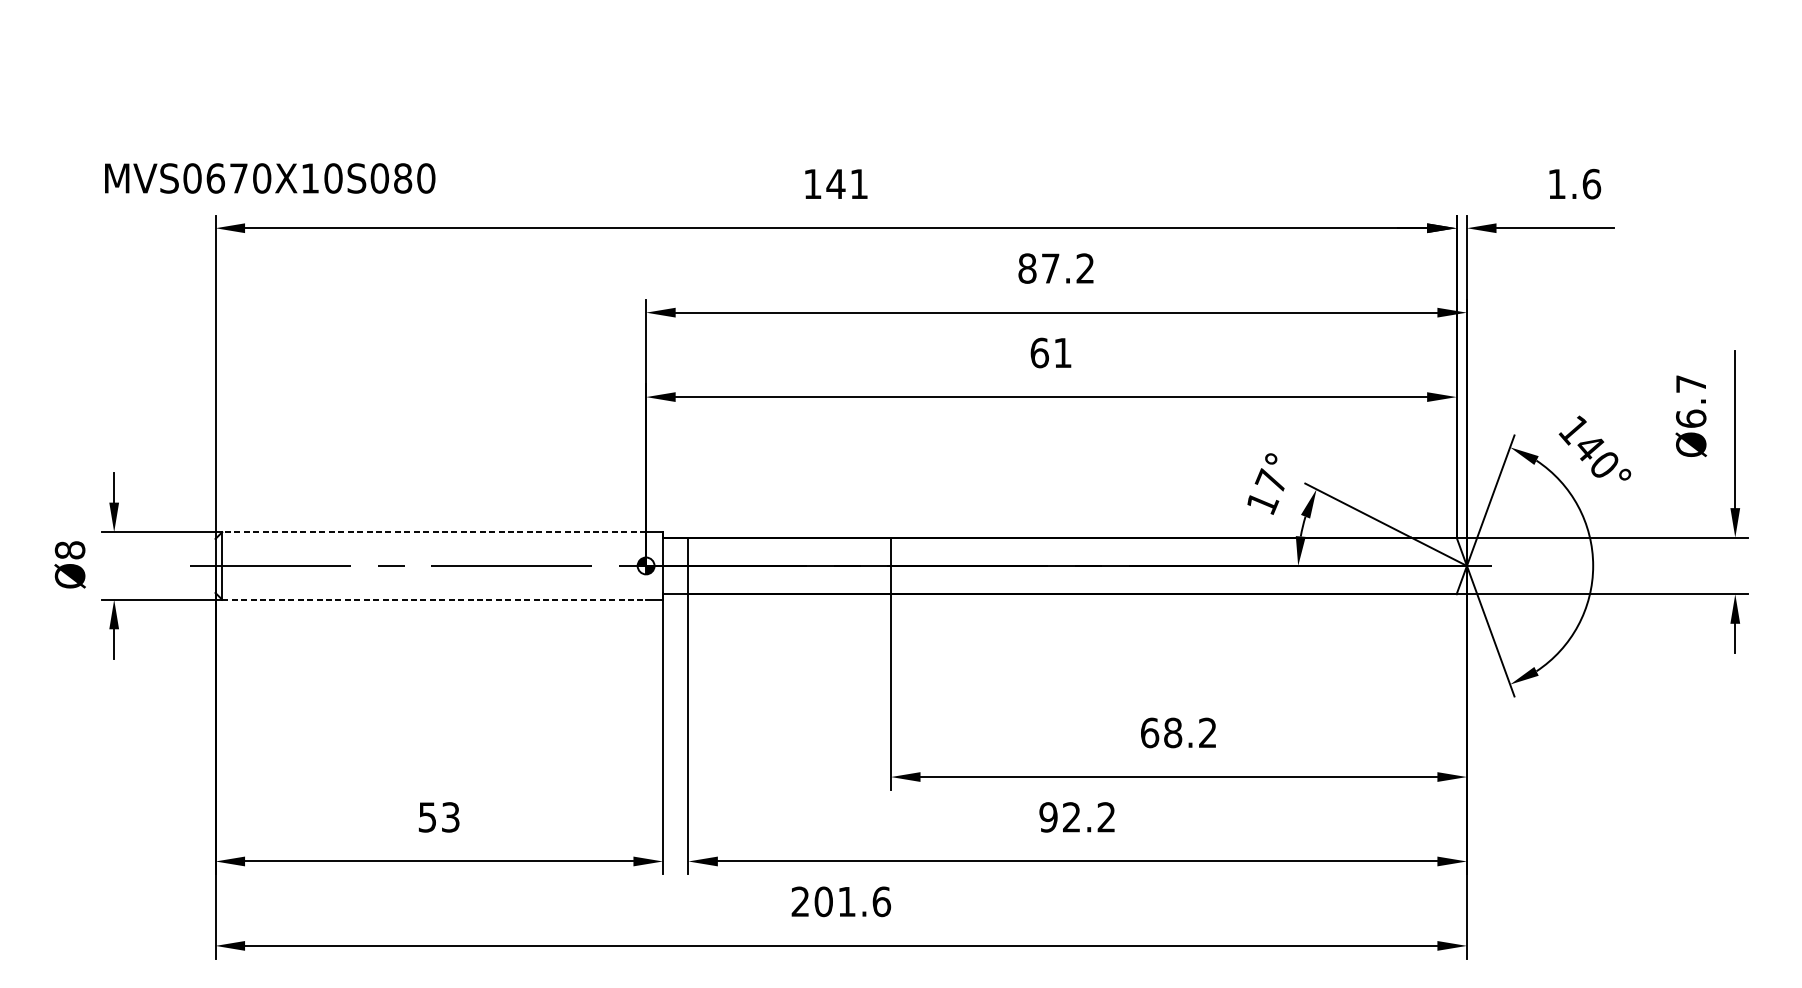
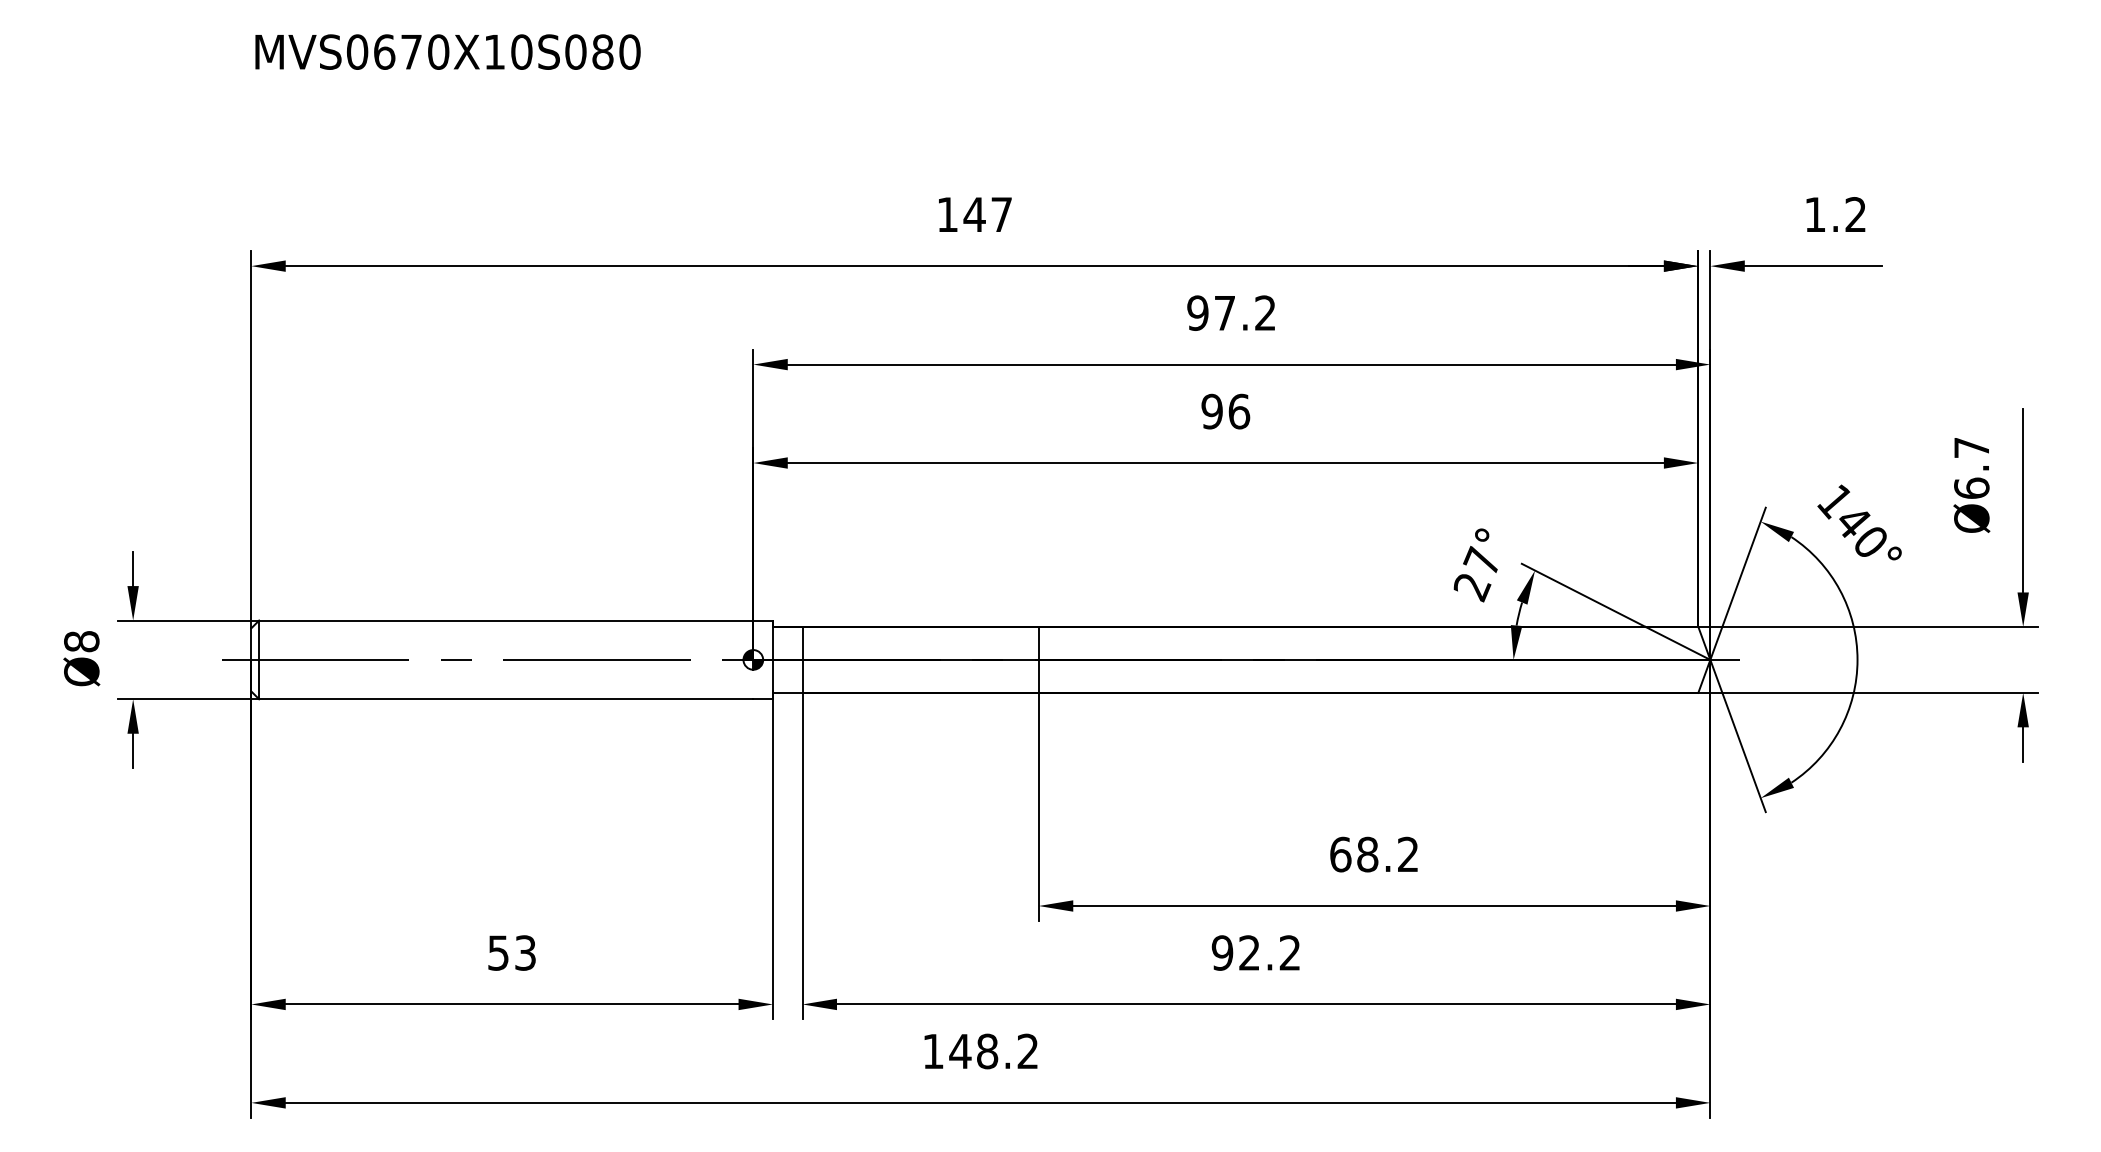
text: (269, 177) -> (447, 51), moved
text: (858, 183) -> (1001, 214), 141 -> 147
text: (1591, 183) -> (1855, 214), 1.6 -> 1.2
text: (1027, 267) -> (1197, 312), 87.2 -> 97.2
text: (1051, 352) -> (1225, 411), 61 -> 96
text: (1262, 504) -> (1472, 588), 17° -> 27°
line: (433, 532) -> (505, 620), dashed -> solid
line: (434, 599) -> (506, 699), dashed -> solid
text: (840, 901) -> (980, 1051), 201.6 -> 148.2

